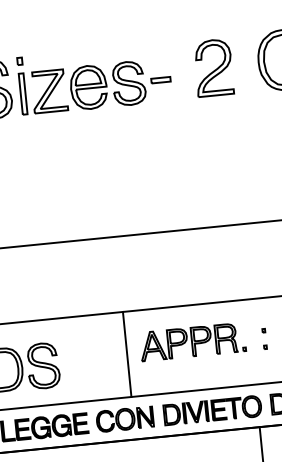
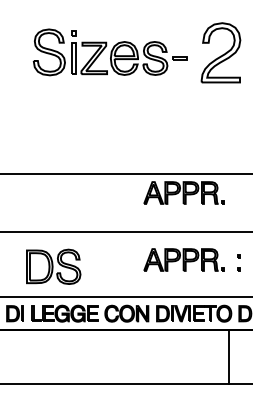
part: (213, 68) -> (220, 53), size x1.4
part: (183, 254) -> (183, 192), added
line: (127, 354) -> (133, 264), removed

